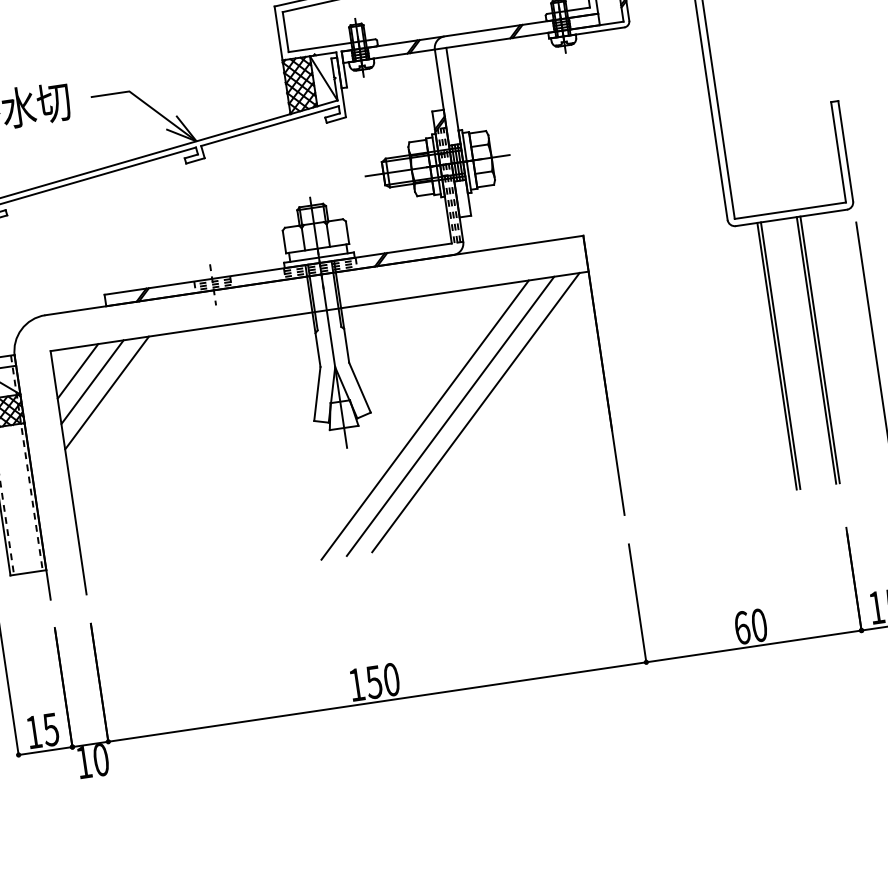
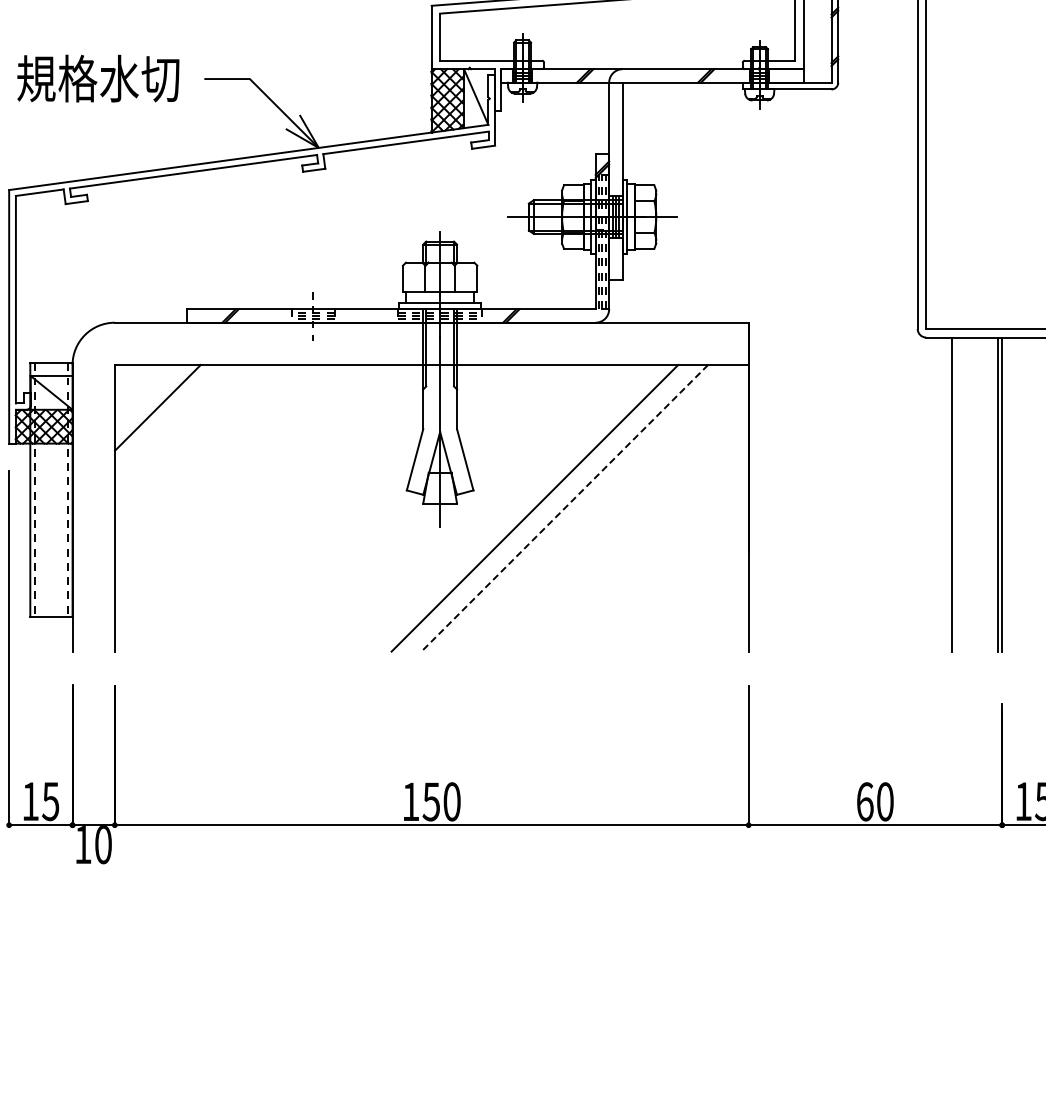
line: (780, 355) -> (955, 494), removed
line: (77, 371) -> (142, 392), removed
line: (106, 392) -> (172, 422), removed
line: (475, 411) -> (594, 507), removed
line: (450, 416) -> (564, 508), solid -> dashed

